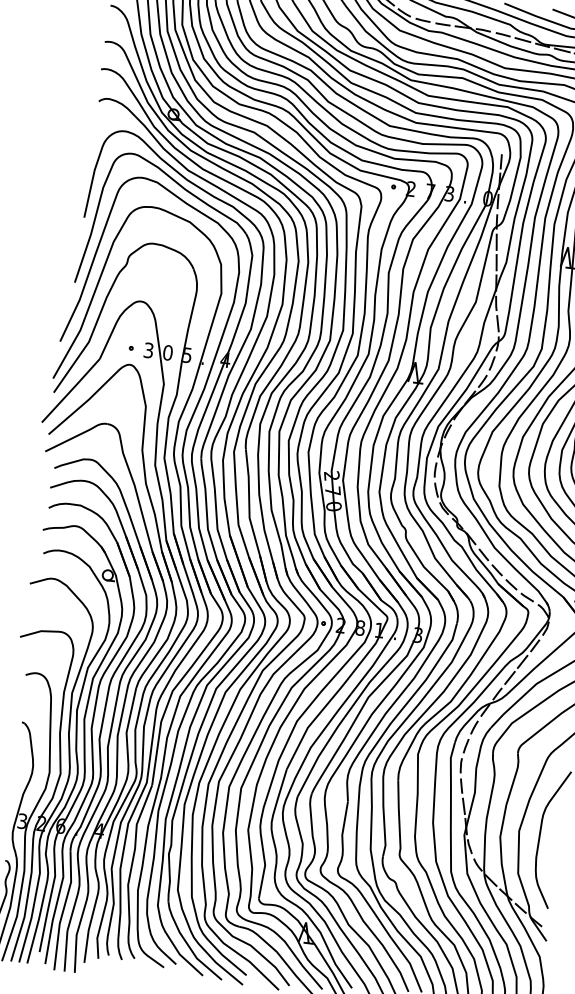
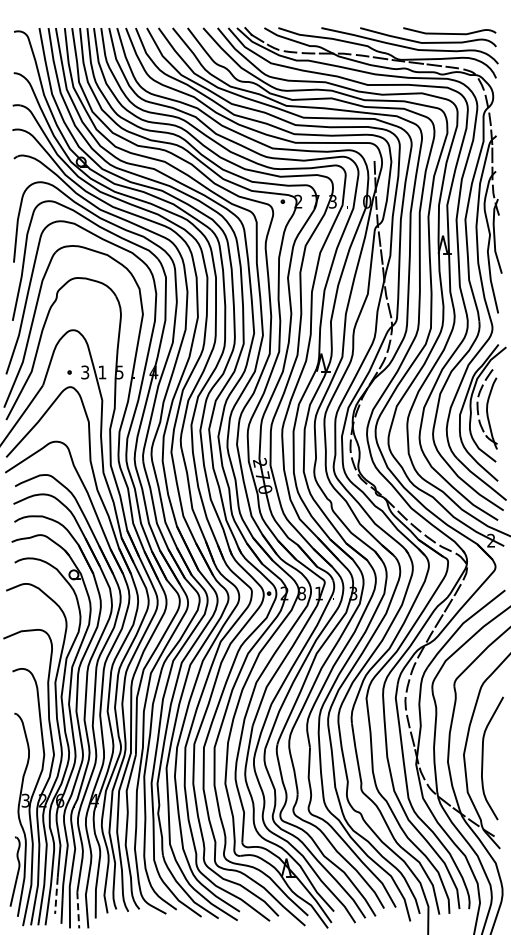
text: (168, 352) -> (102, 372), 0 -> 1
line: (43, 932) -> (56, 896), solid -> dashed
line: (66, 951) -> (78, 910), solid -> dashed

